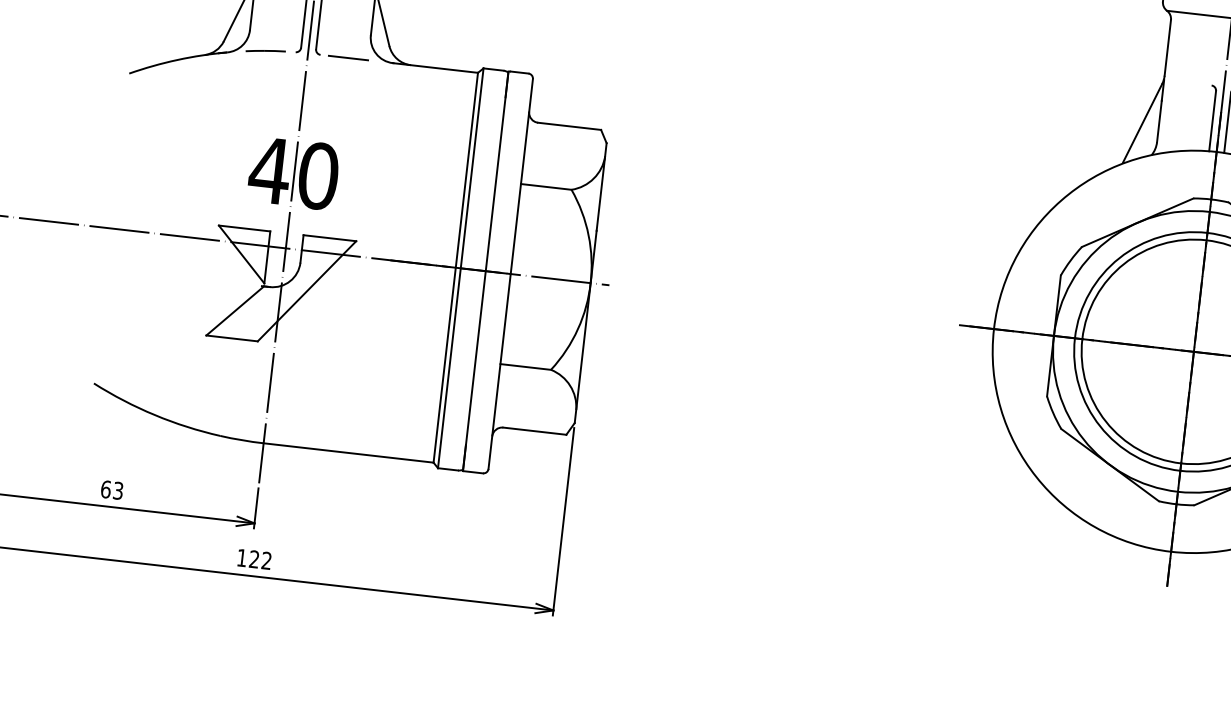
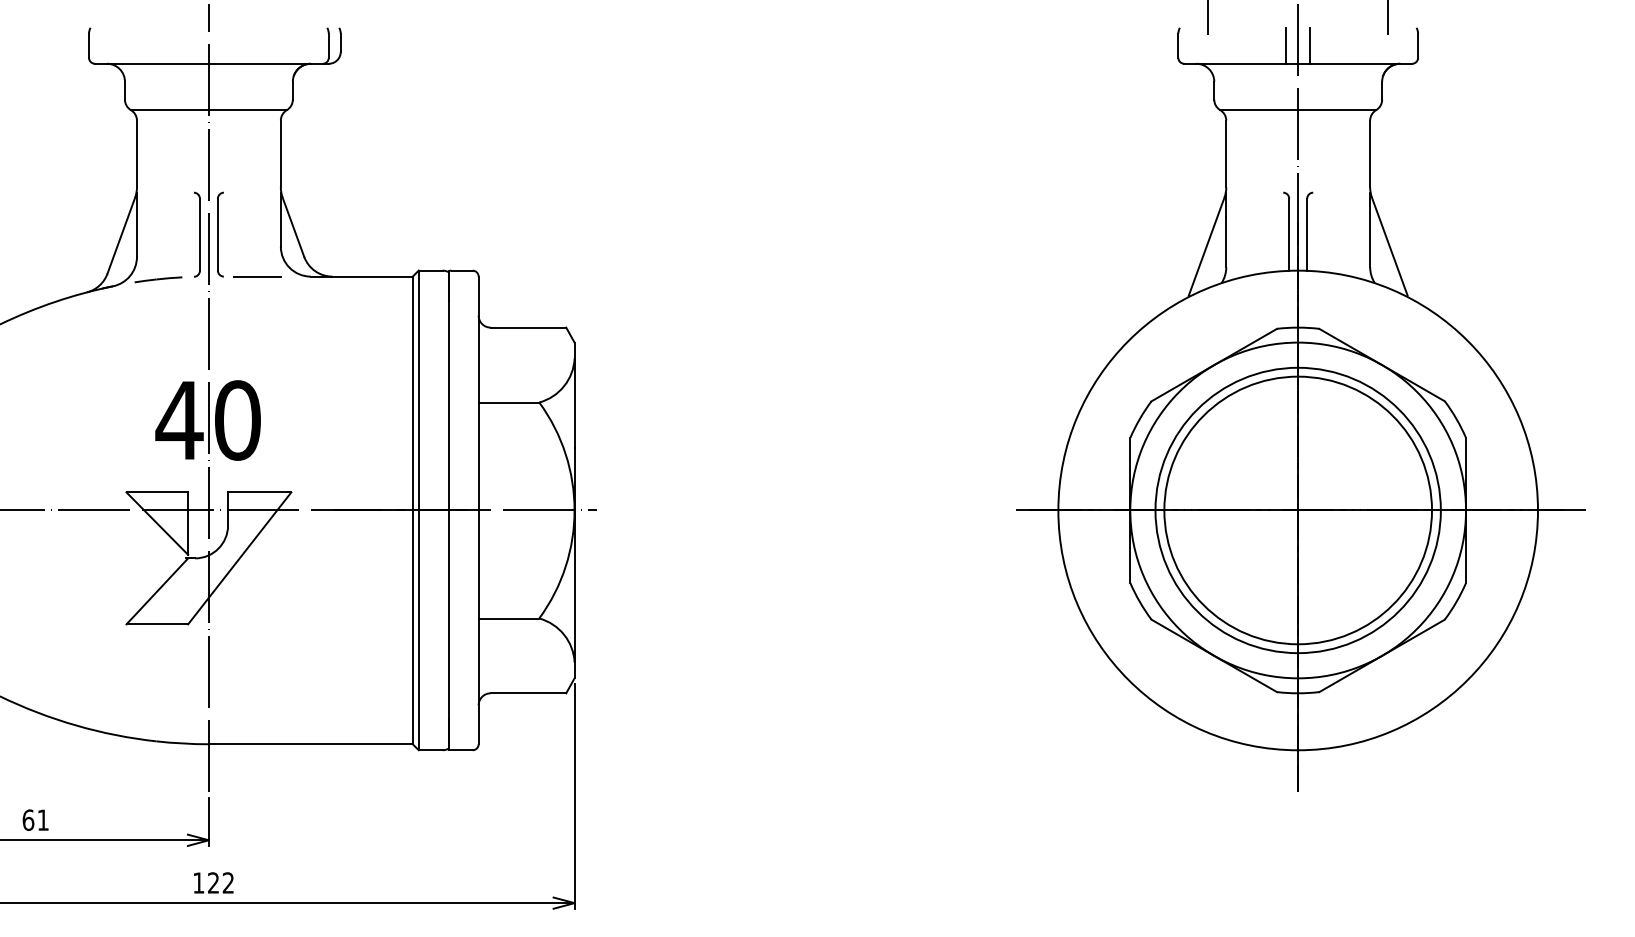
text: (117, 490) -> (42, 819), 63 -> 61

